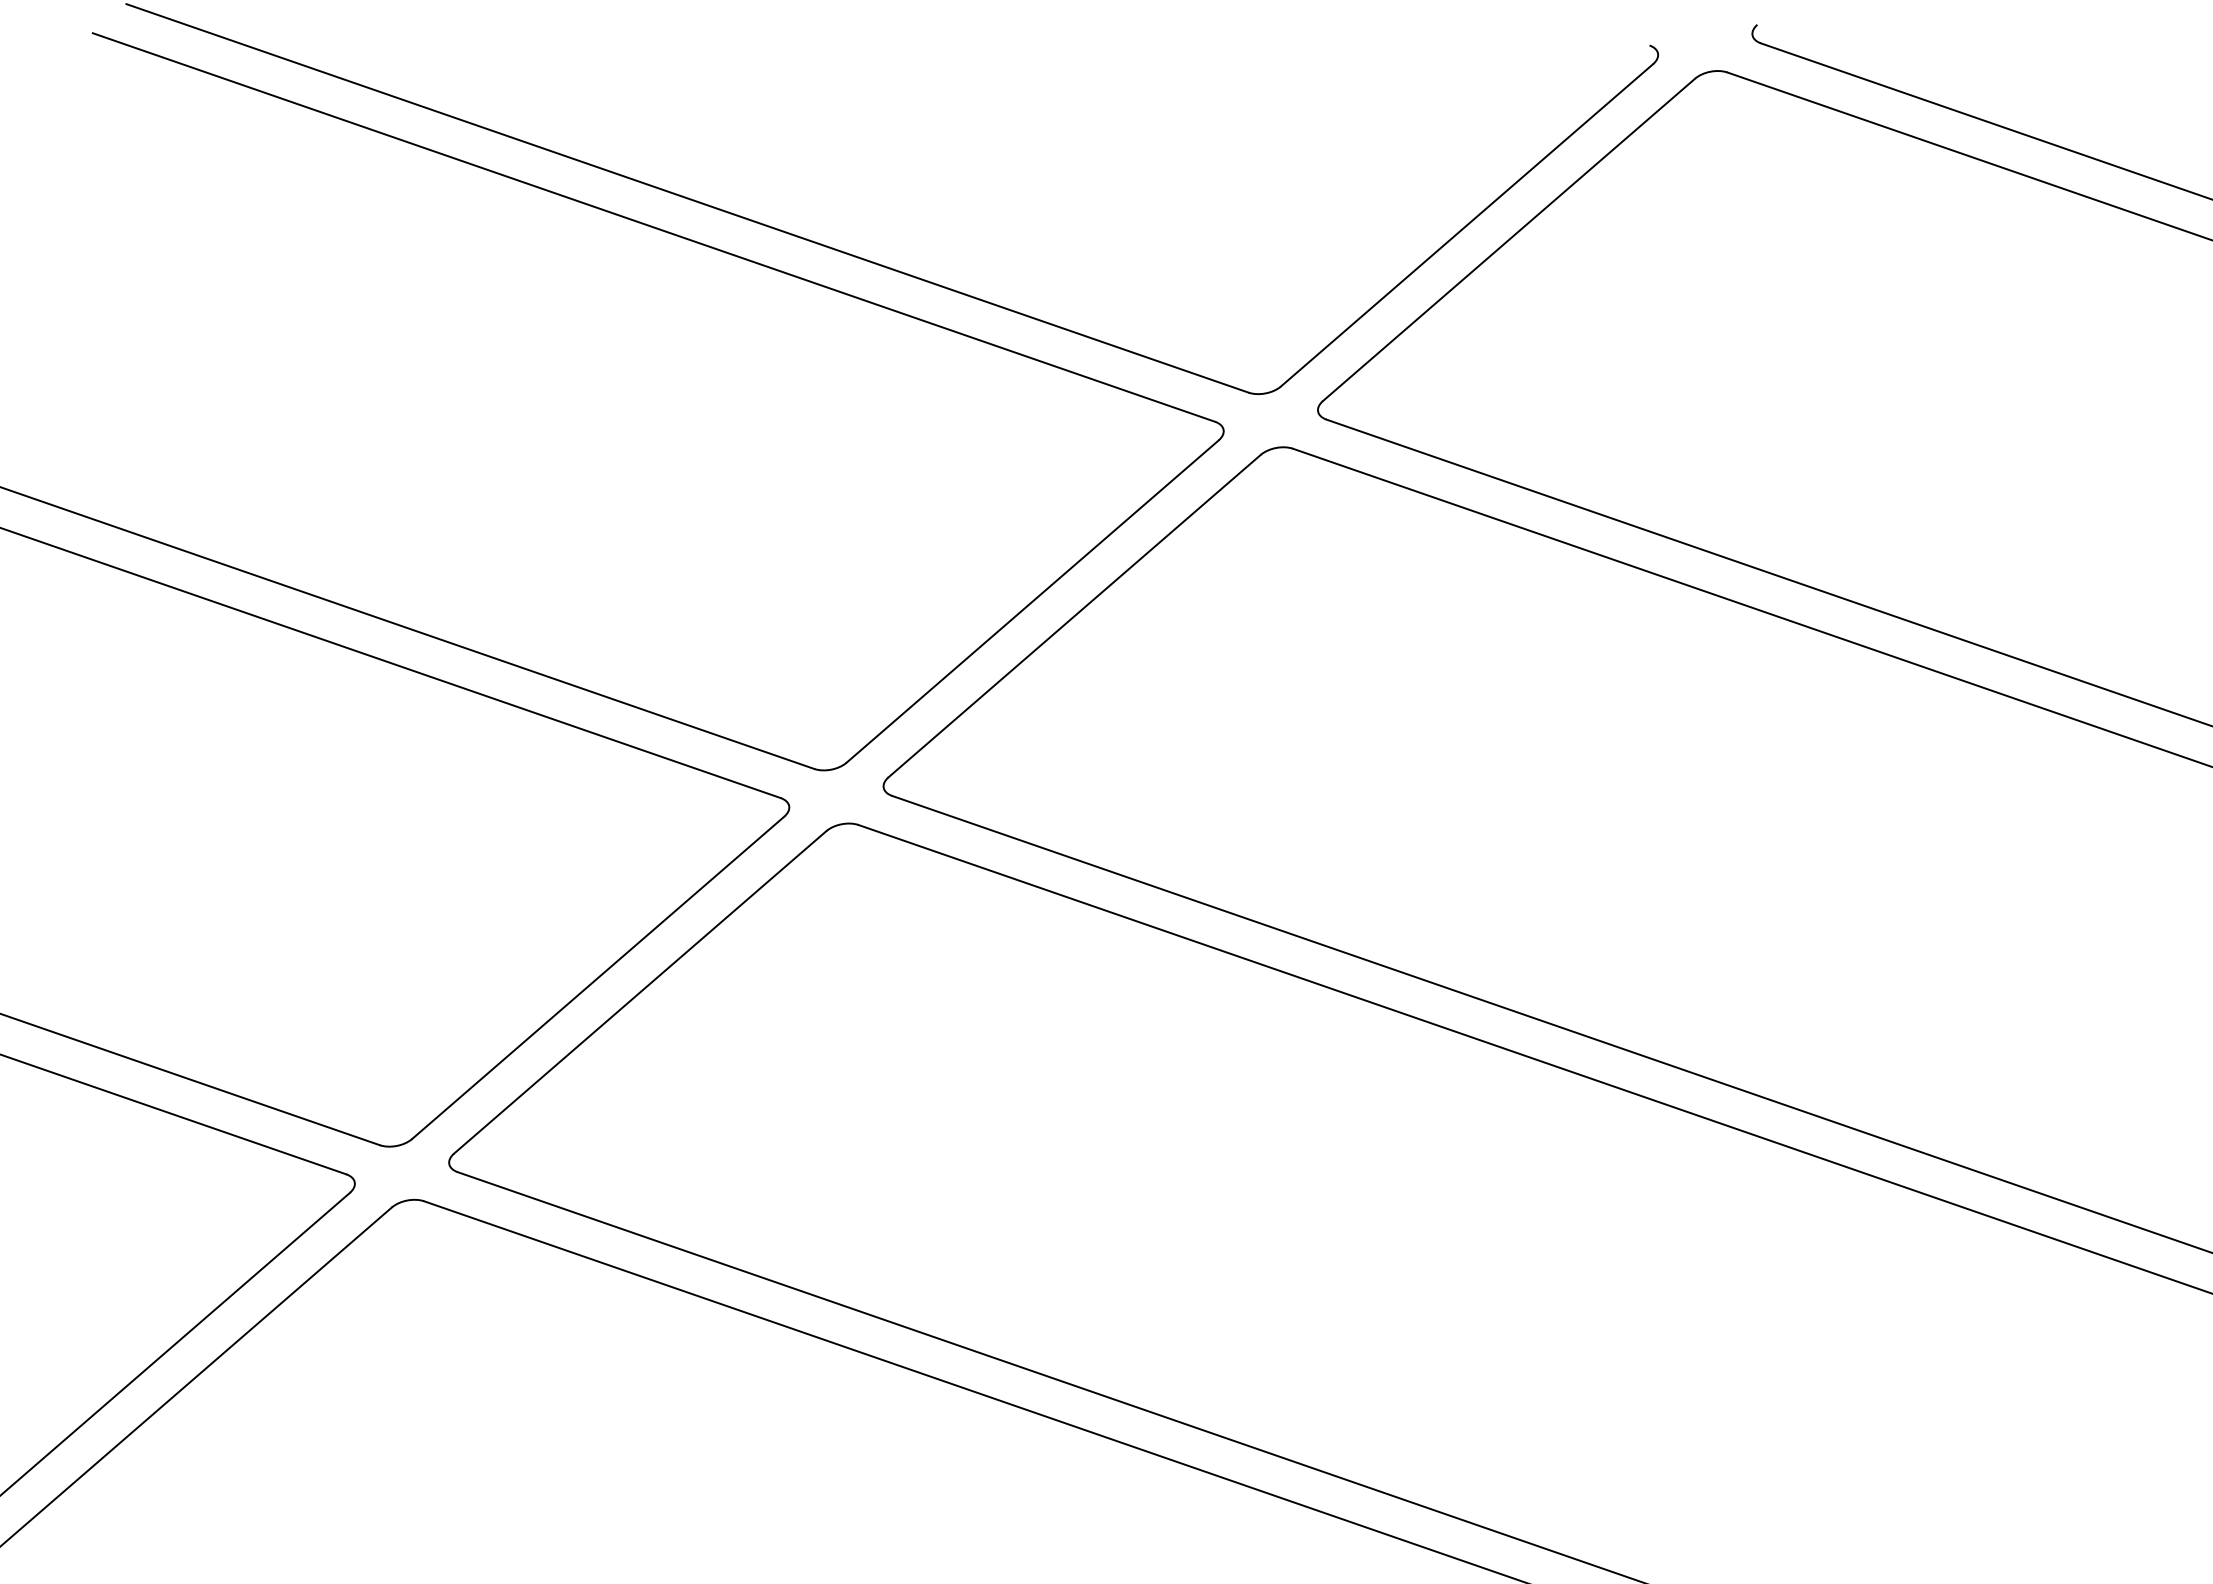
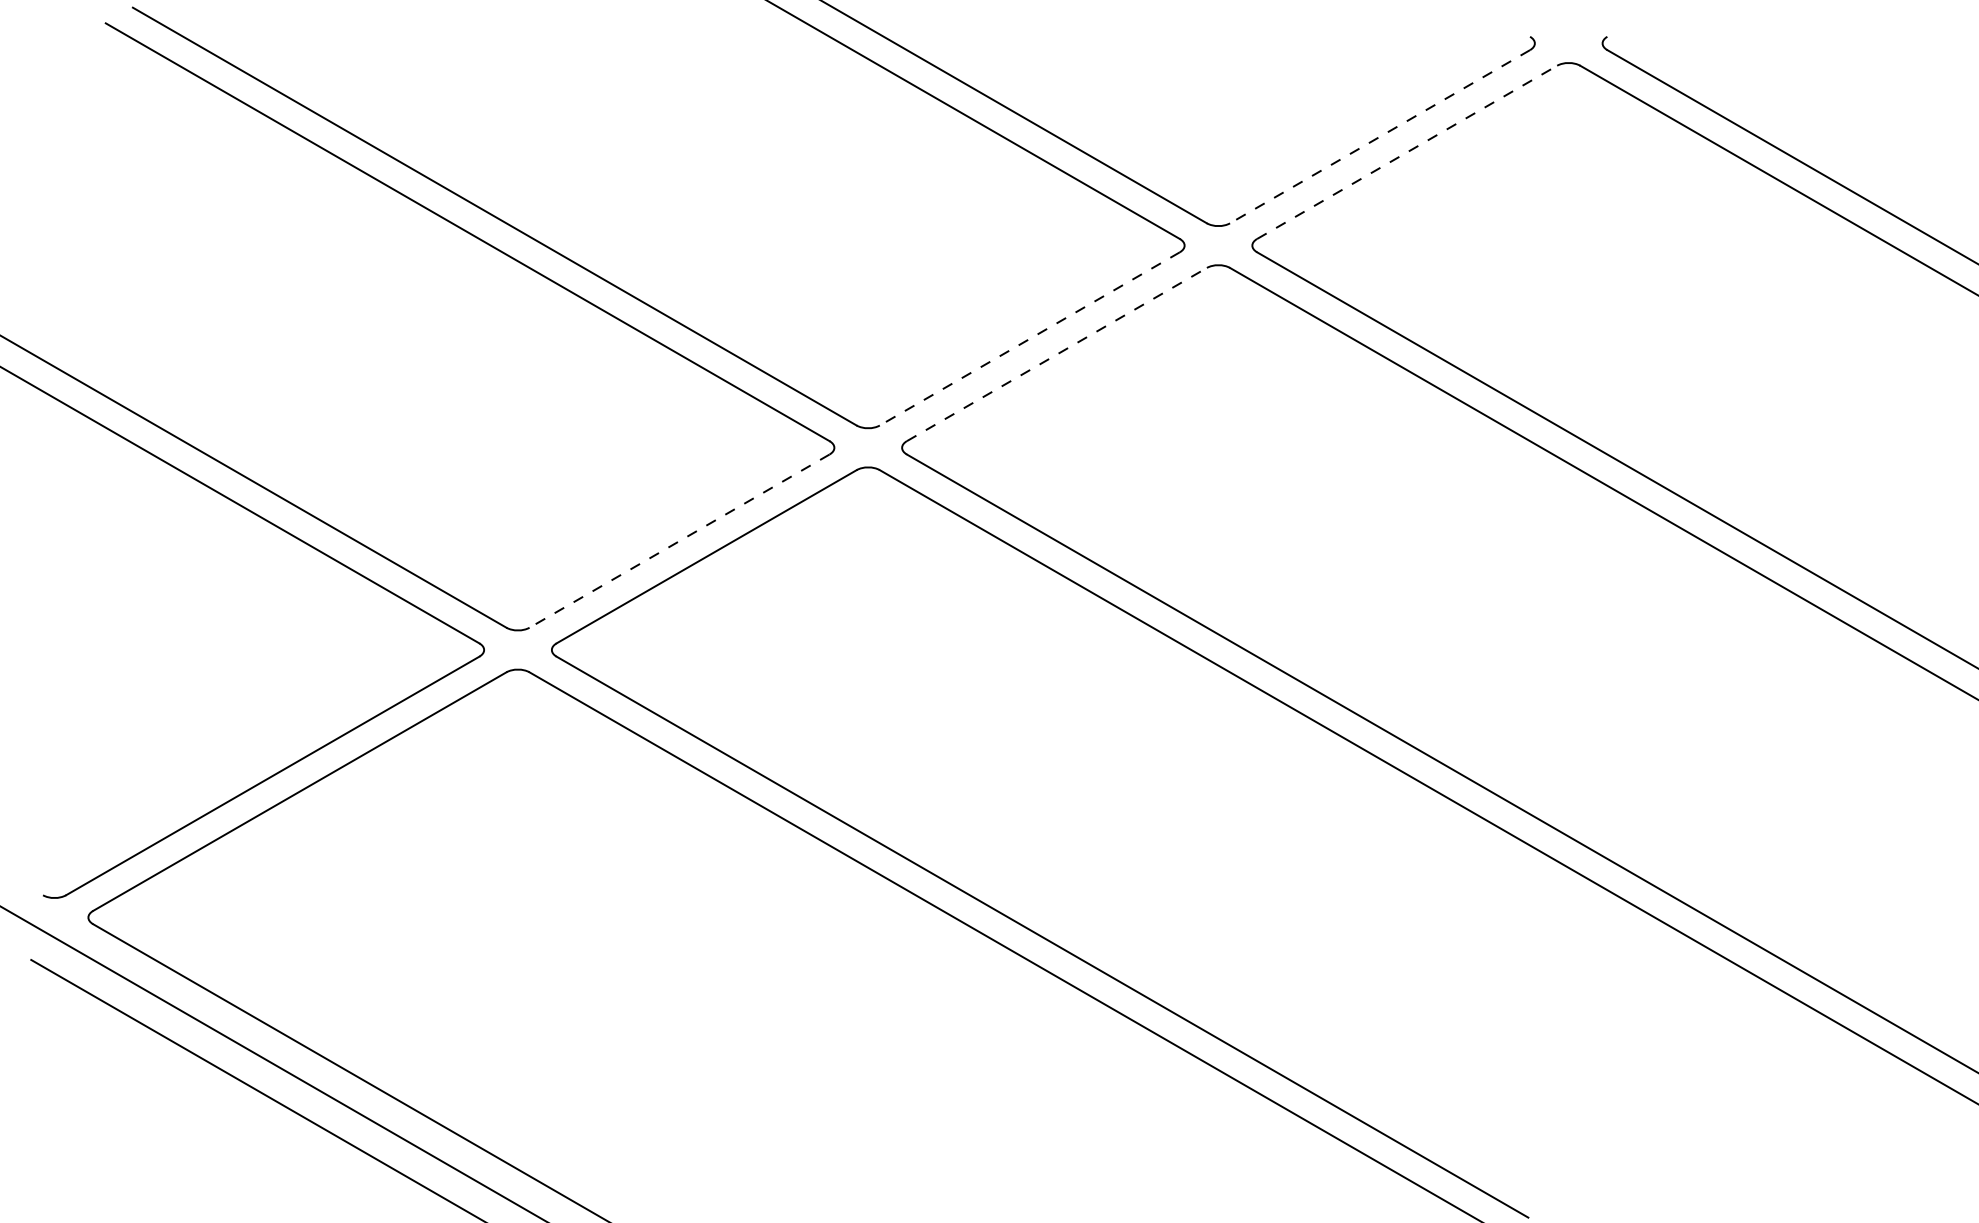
line: (1466, 225) -> (1379, 136), solid -> dashed
line: (1509, 239) -> (1407, 152), solid -> dashed
line: (1032, 602) -> (1029, 339), solid -> dashed
line: (1075, 615) -> (1057, 354), solid -> dashed
line: (598, 978) -> (679, 541), solid -> dashed

